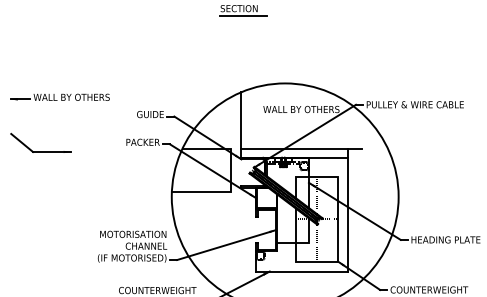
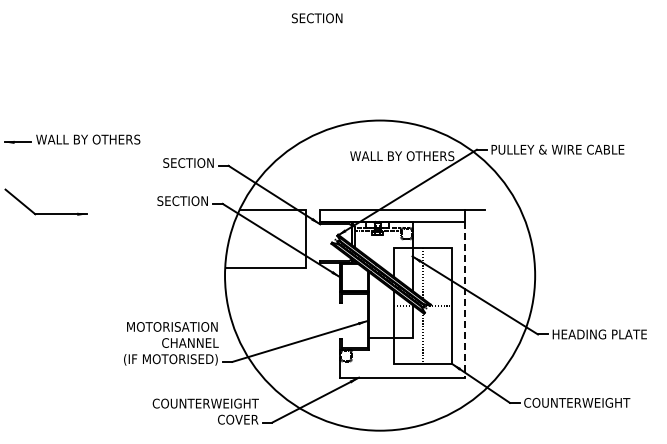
line: (243, 16) -> (323, 28), removed
text: (145, 114) -> (188, 162), GUIDE -> SECTION
line: (241, 120) -> (320, 171), removed
text: (140, 142) -> (182, 201), PACKER -> SECTION
line: (347, 214) -> (465, 299), solid -> dashed

